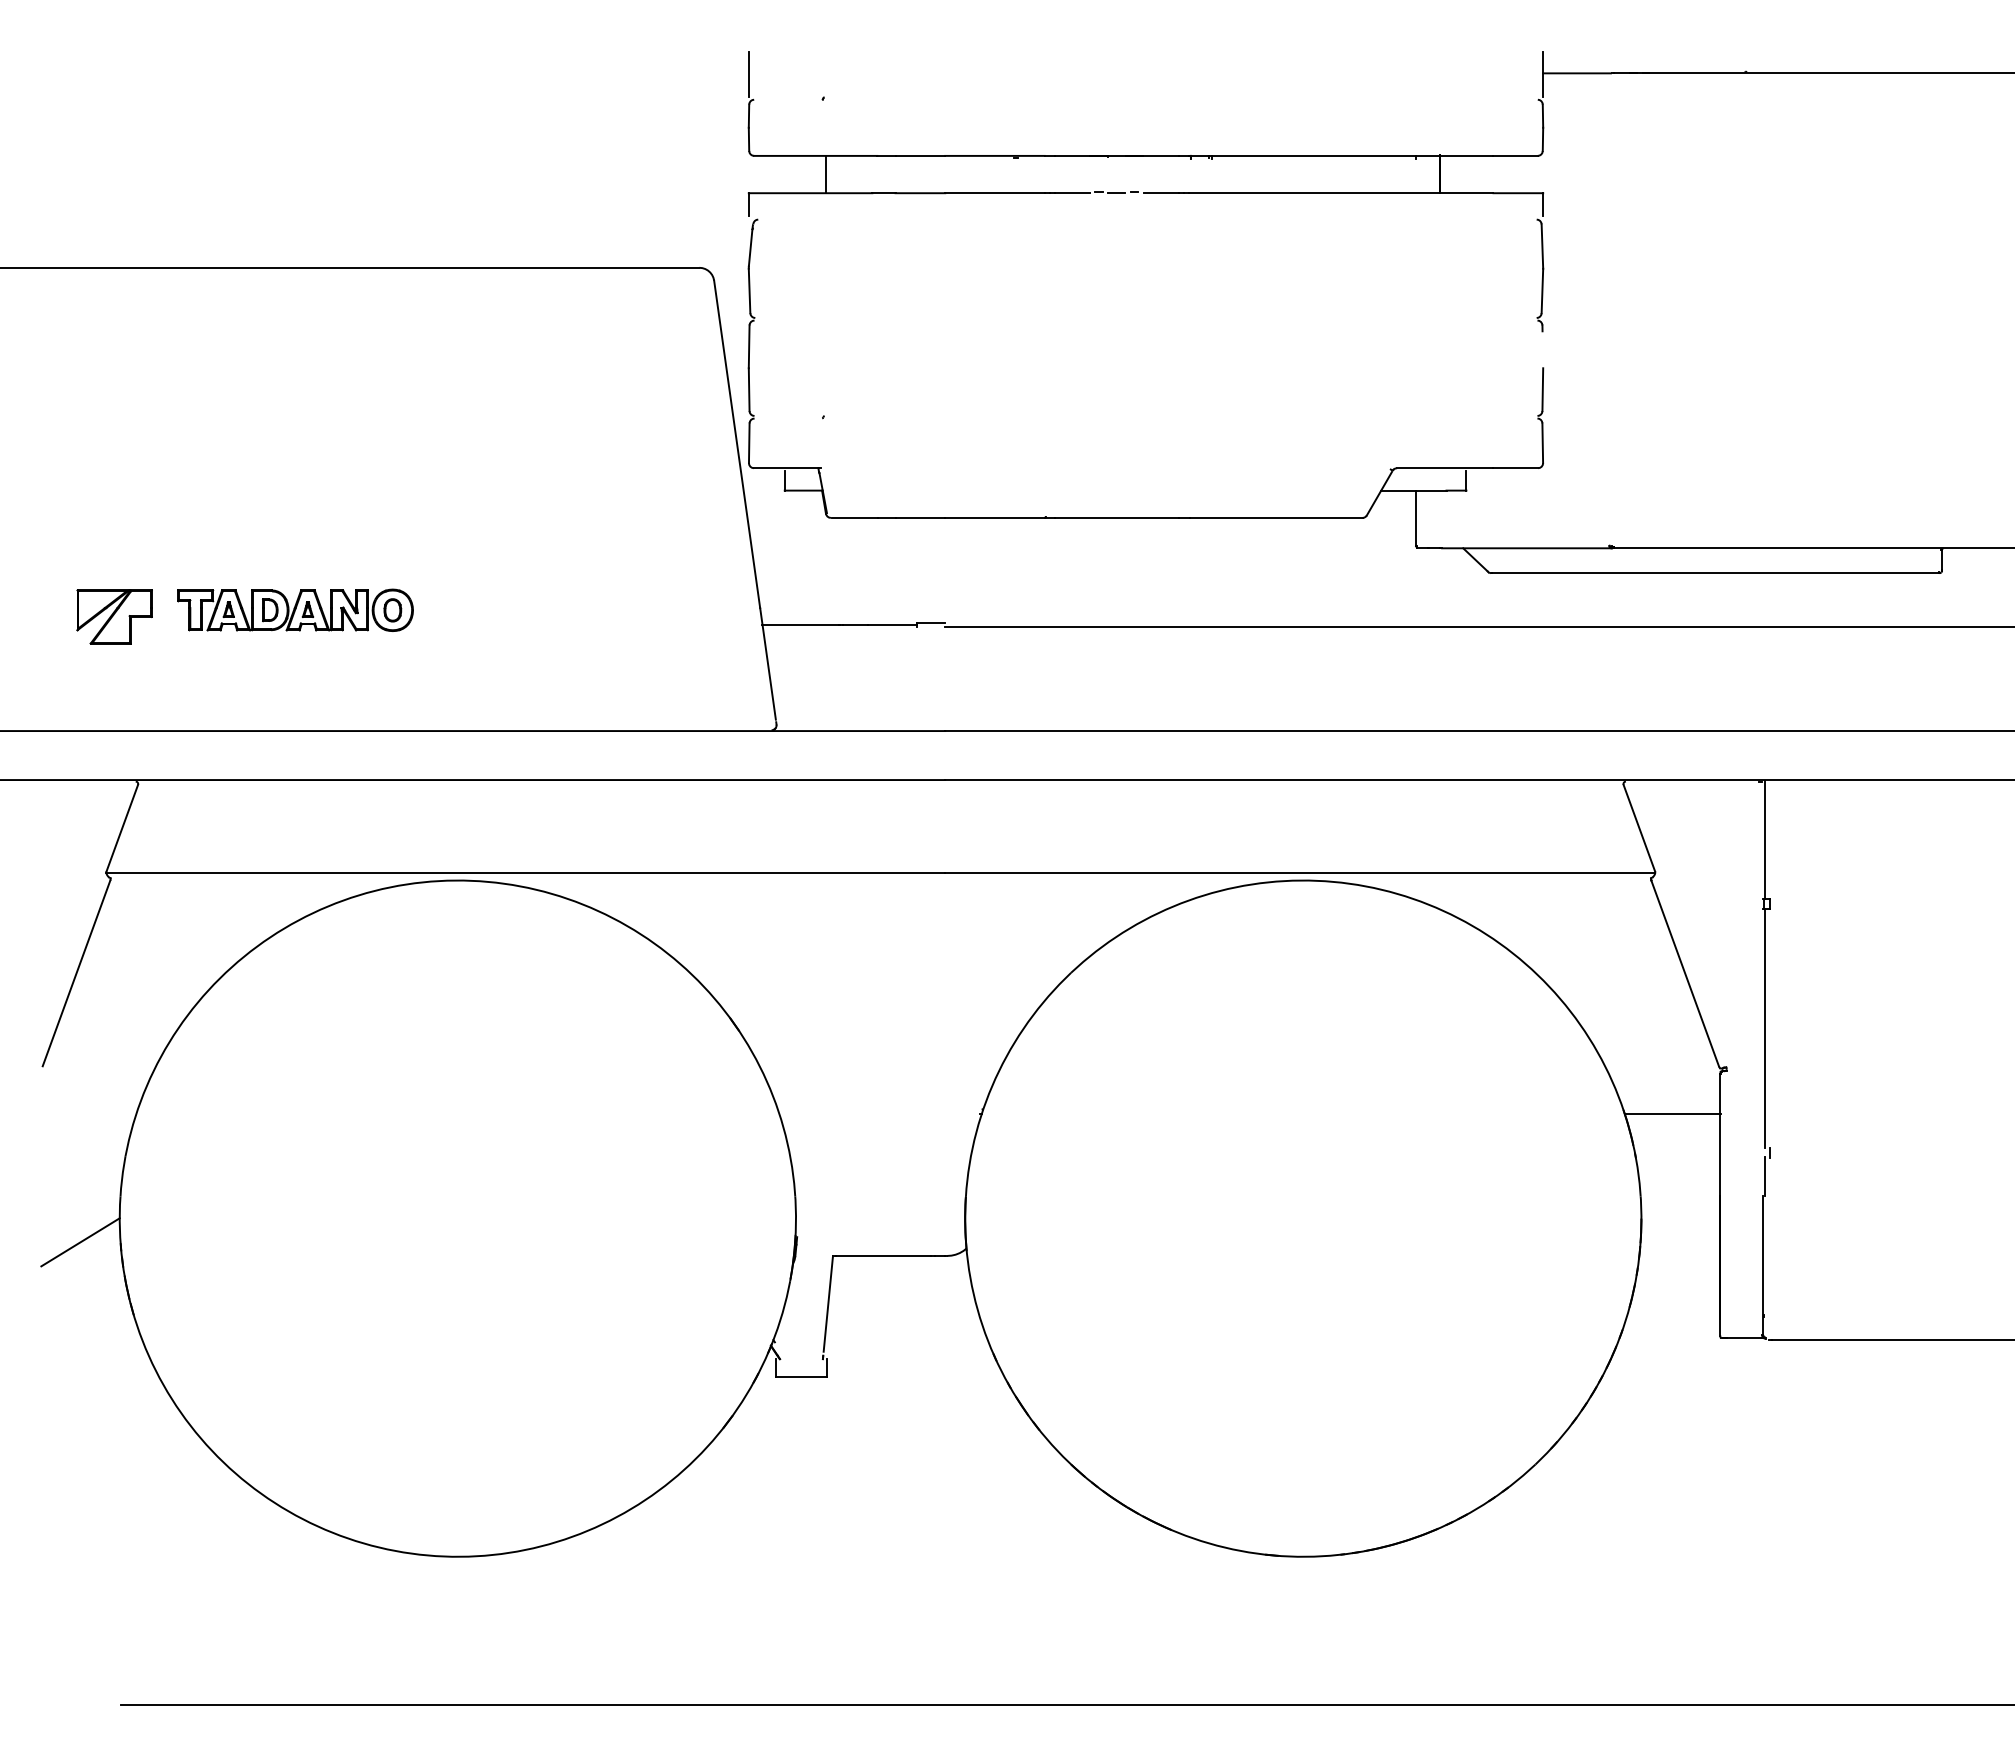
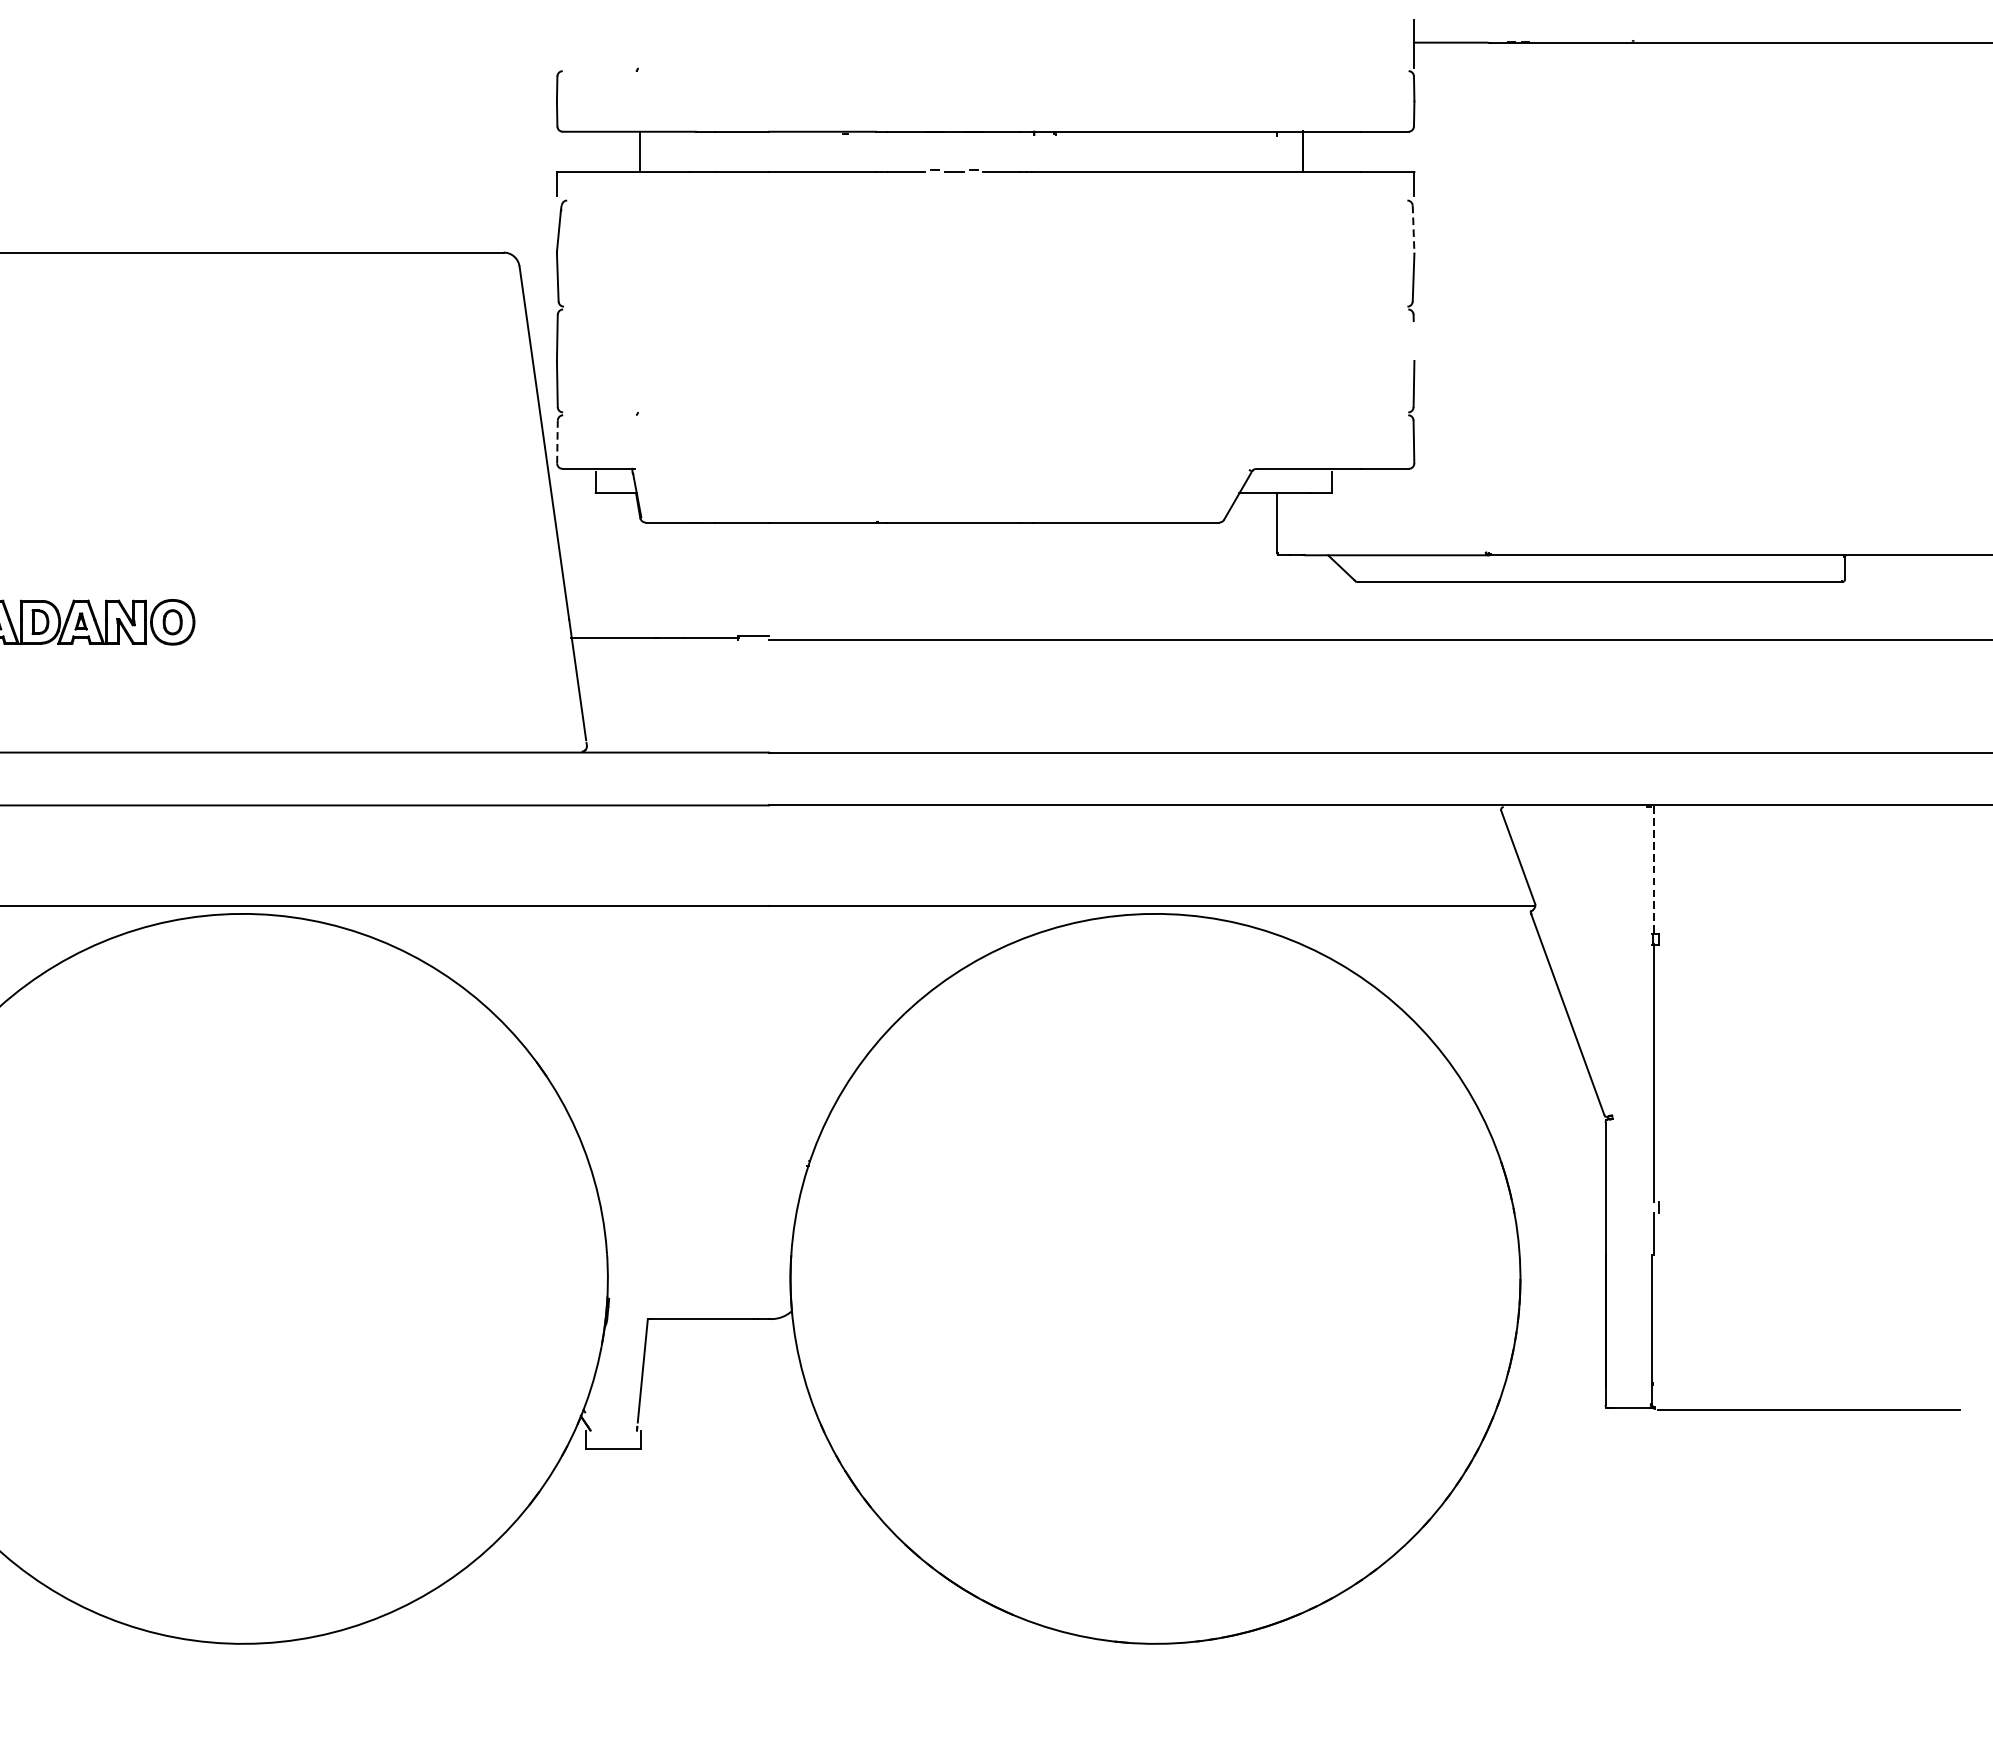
line: (748, 74) -> (556, 43), removed
line: (1542, 247) -> (1413, 230), solid -> dashed
line: (749, 443) -> (557, 442), solid -> dashed
line: (1765, 840) -> (1654, 870), solid -> dashed
line: (1672, 1114) -> (1553, 1166), removed

